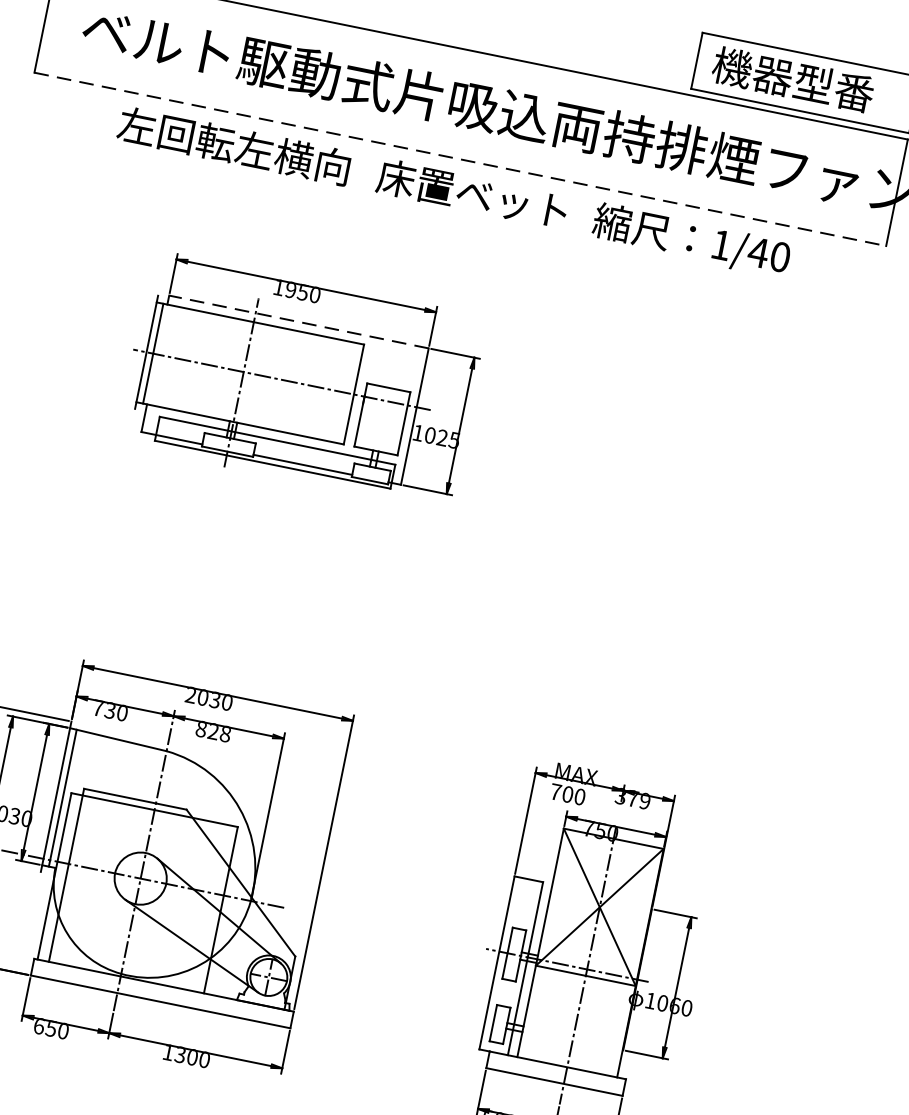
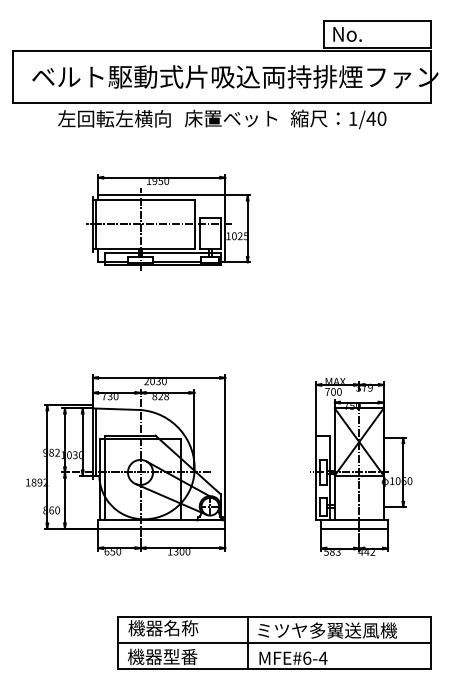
text: (793, 80) -> (371, 34), 機器型番 -> No.
line: (461, 159) -> (222, 103), dashed -> solid
line: (298, 322) -> (161, 195), dashed -> solid

